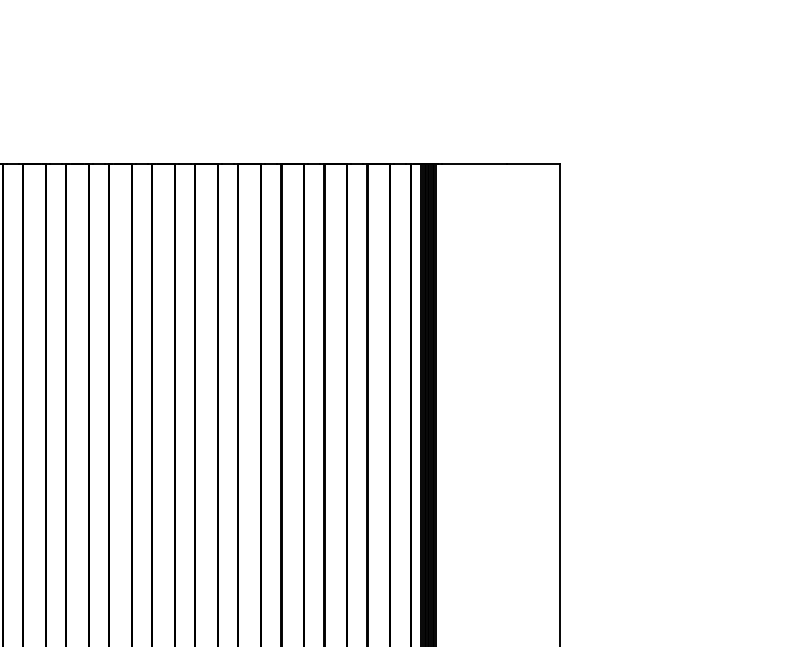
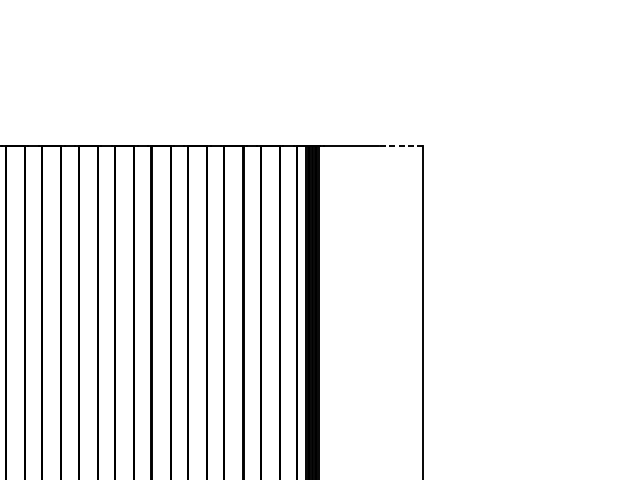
line: (532, 164) -> (400, 146), solid -> dashed

